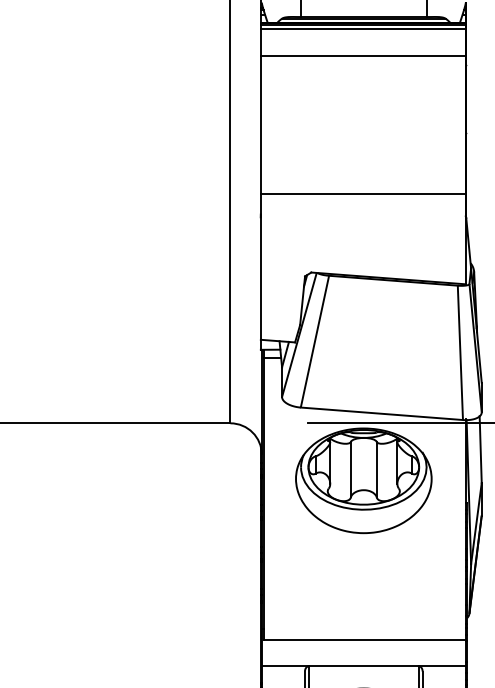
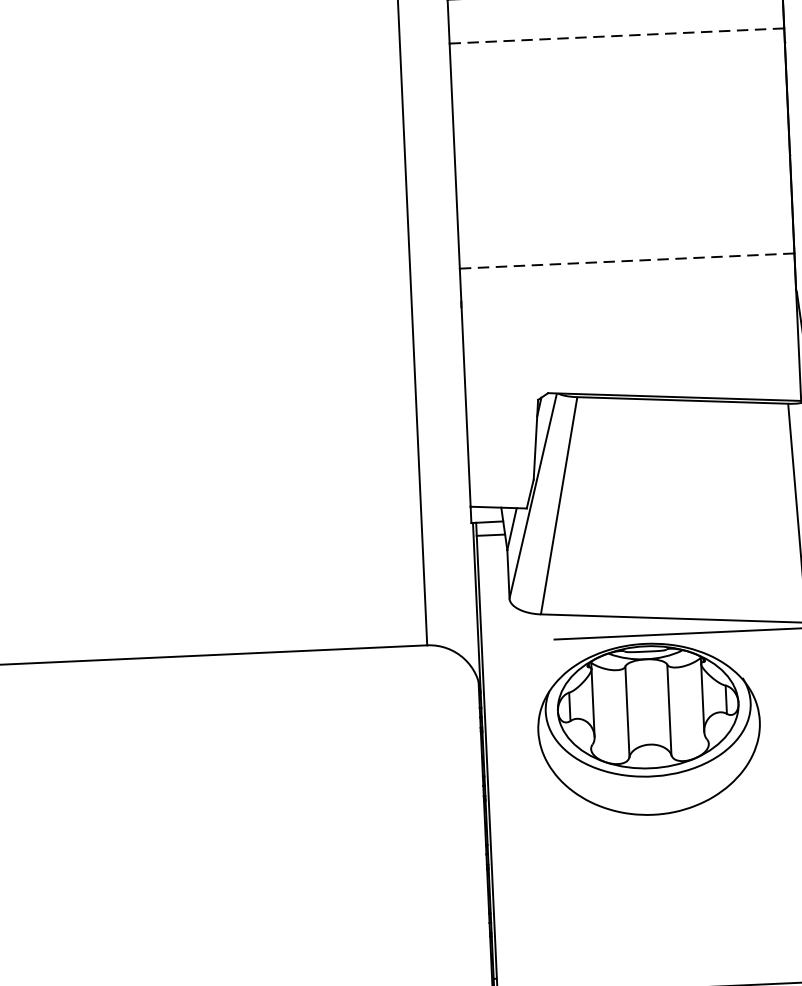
line: (362, 56) -> (615, 36), solid -> dashed
line: (363, 193) -> (627, 260), solid -> dashed

